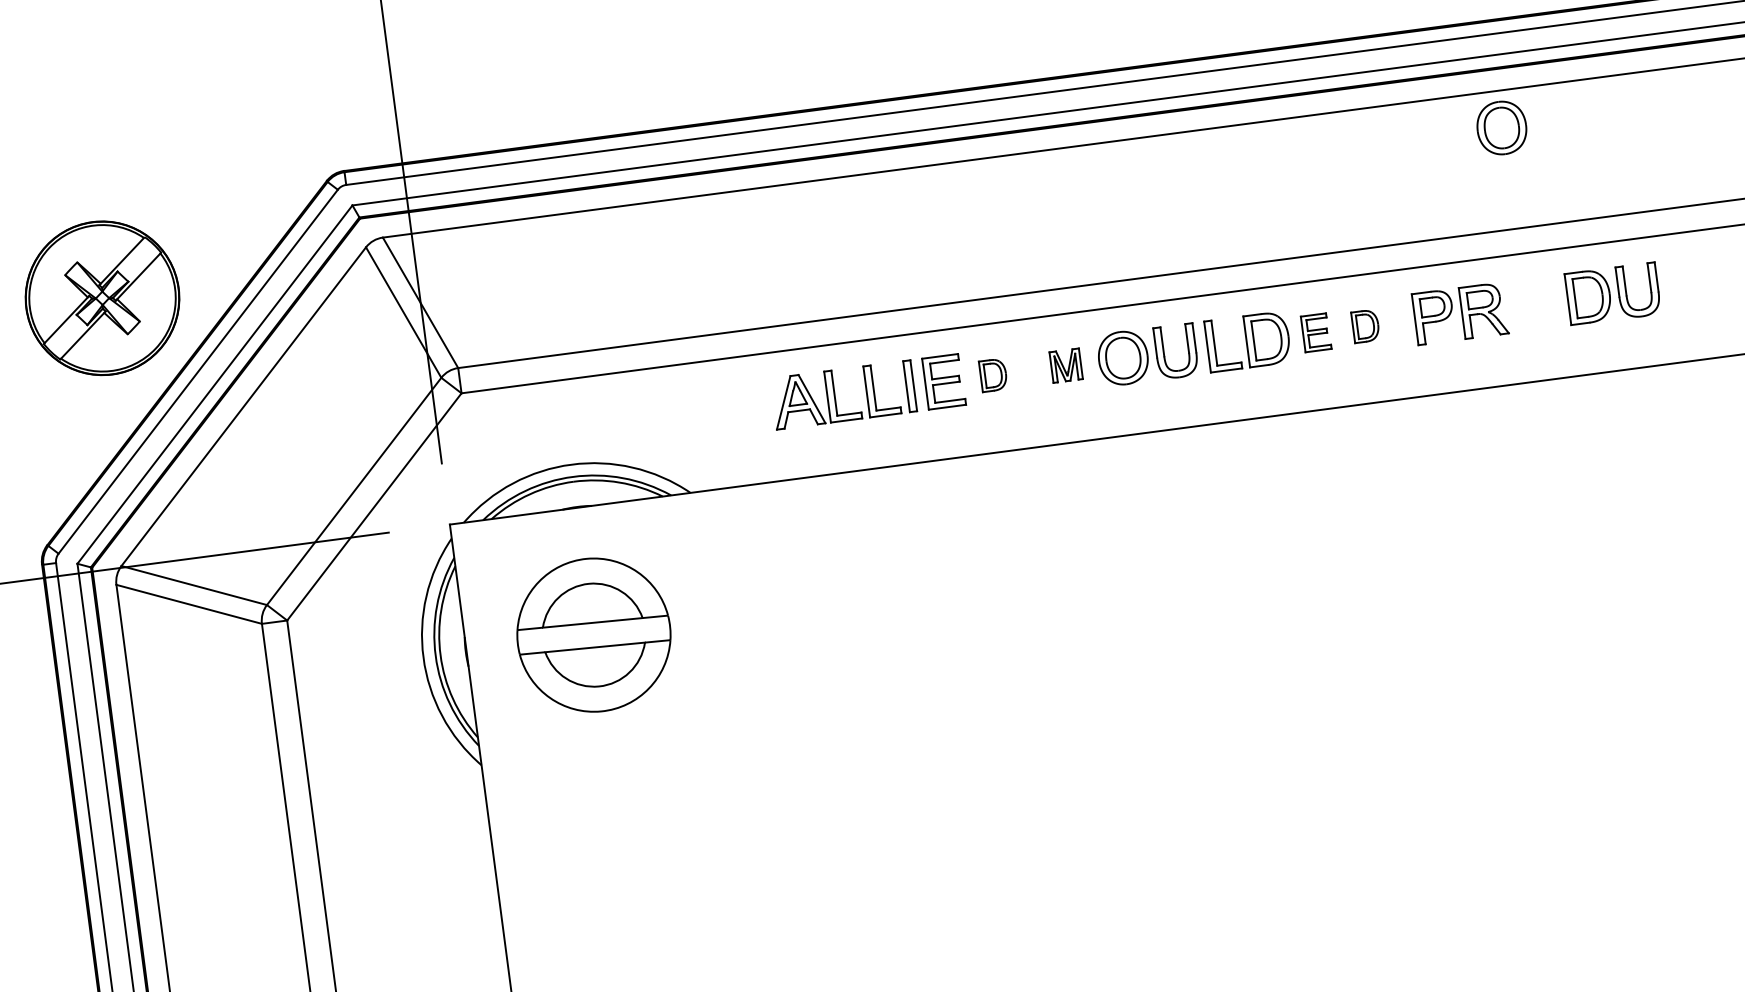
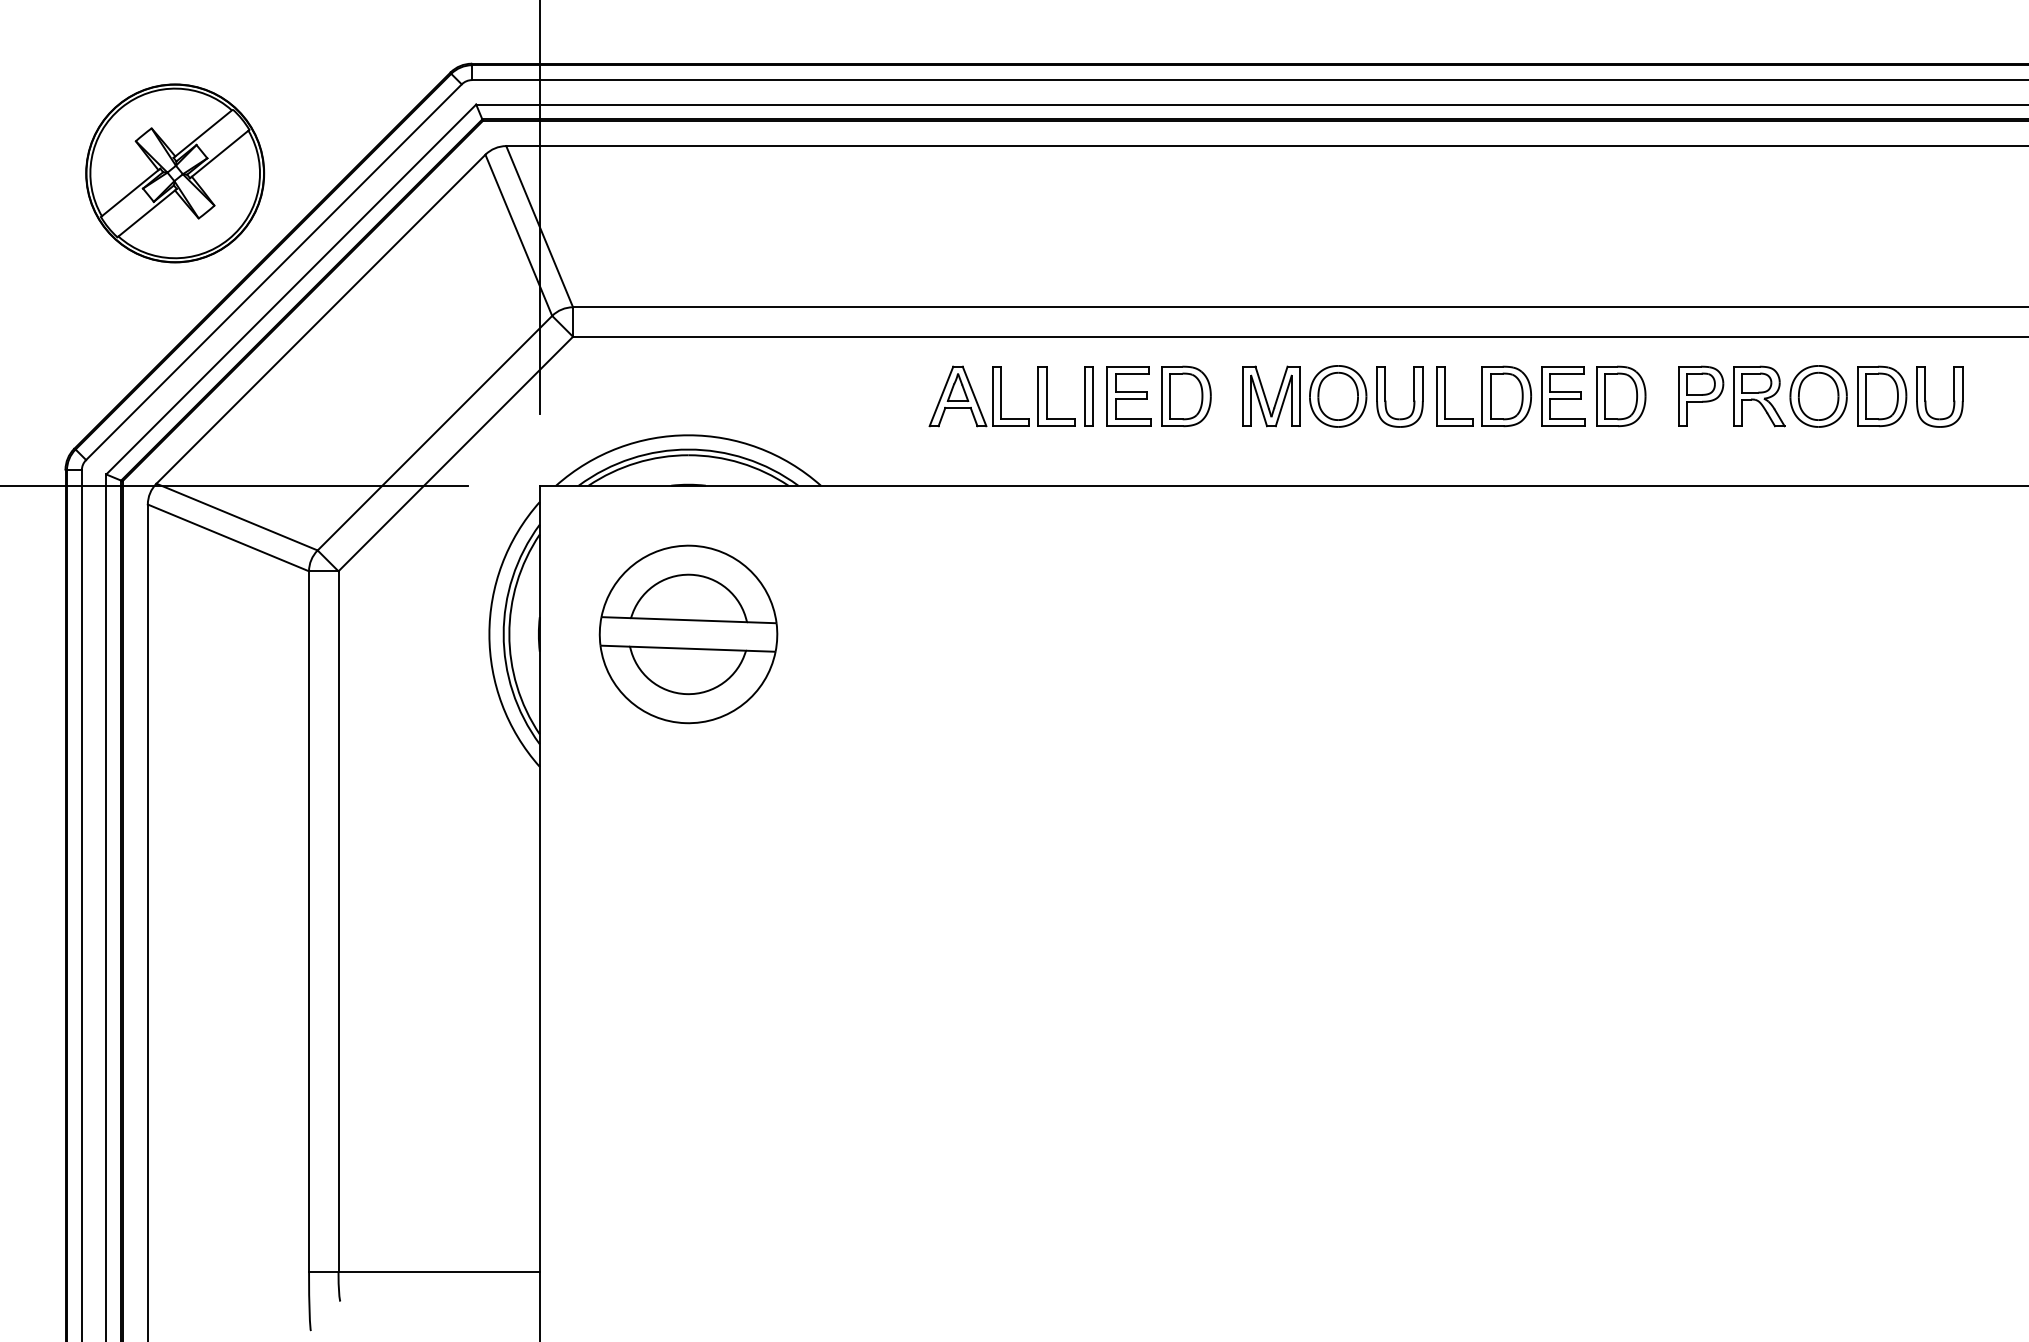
part: (1501, 128) -> (1818, 396), moved
part: (1365, 326) -> (1621, 396), size x1.67
part: (1316, 332) -> (1563, 396), size x1.43
part: (1066, 365) -> (1271, 396), size x1.67
part: (993, 375) -> (1186, 396), size x1.67

